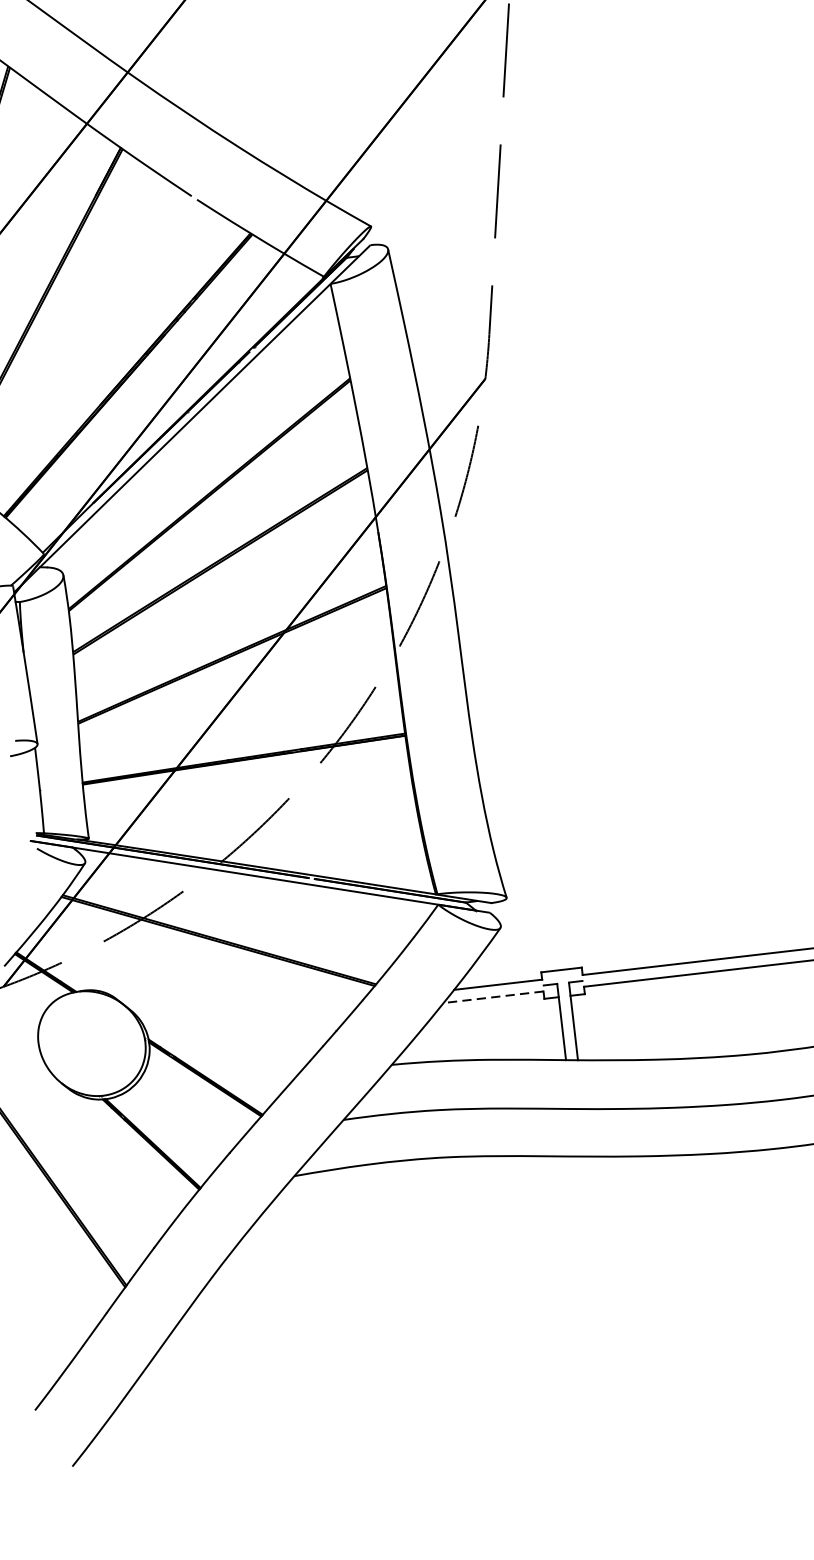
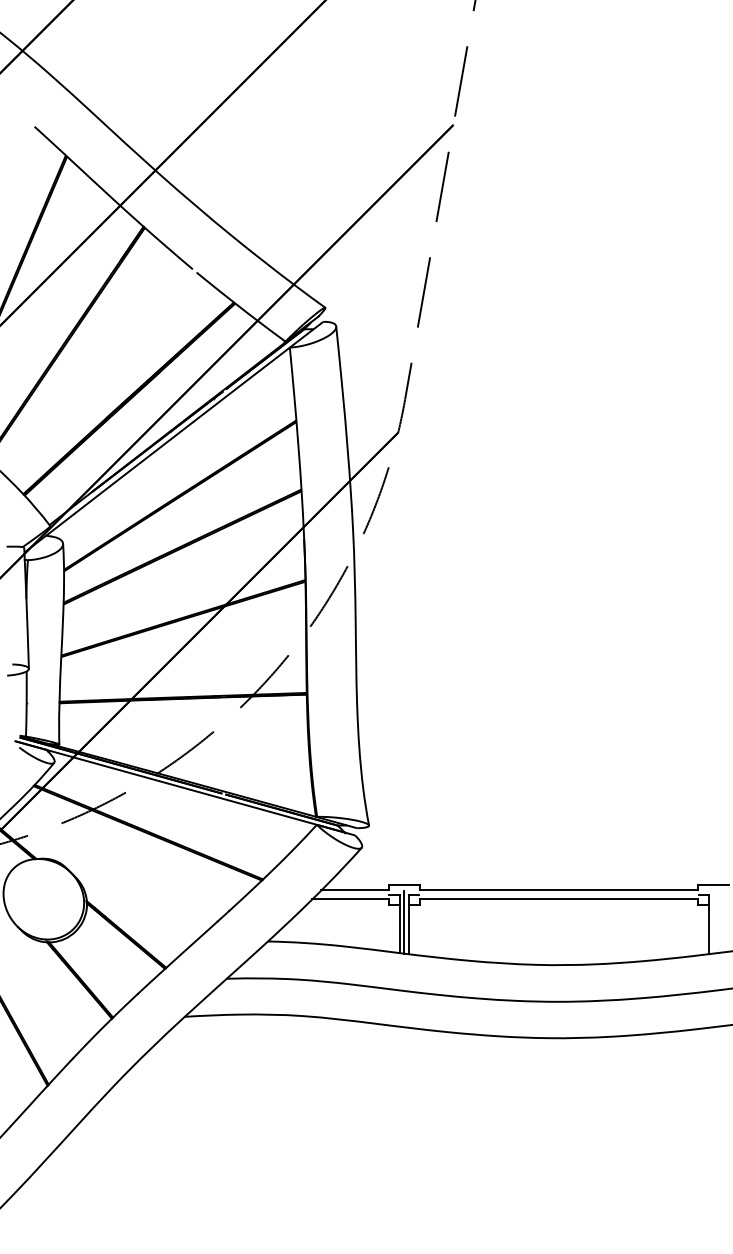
line: (493, 997) -> (350, 899), dashed -> solid
line: (567, 1019) -> (404, 922), added

